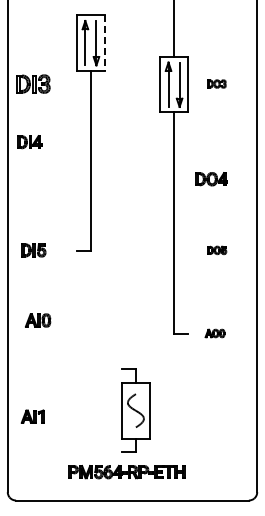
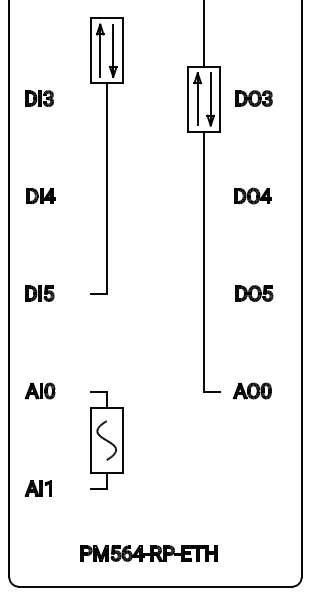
line: (104, 43) -> (122, 51), dashed -> solid
part: (33, 83) -> (39, 97), size x0.71
part: (216, 83) -> (253, 97), size x1.67
part: (29, 142) -> (40, 196), moved
part: (211, 179) -> (252, 196), moved
part: (217, 250) -> (255, 293), size x1.67
part: (38, 320) -> (40, 391), moved
part: (214, 333) -> (251, 391), size x1.67
part: (135, 410) -> (106, 440), moved

